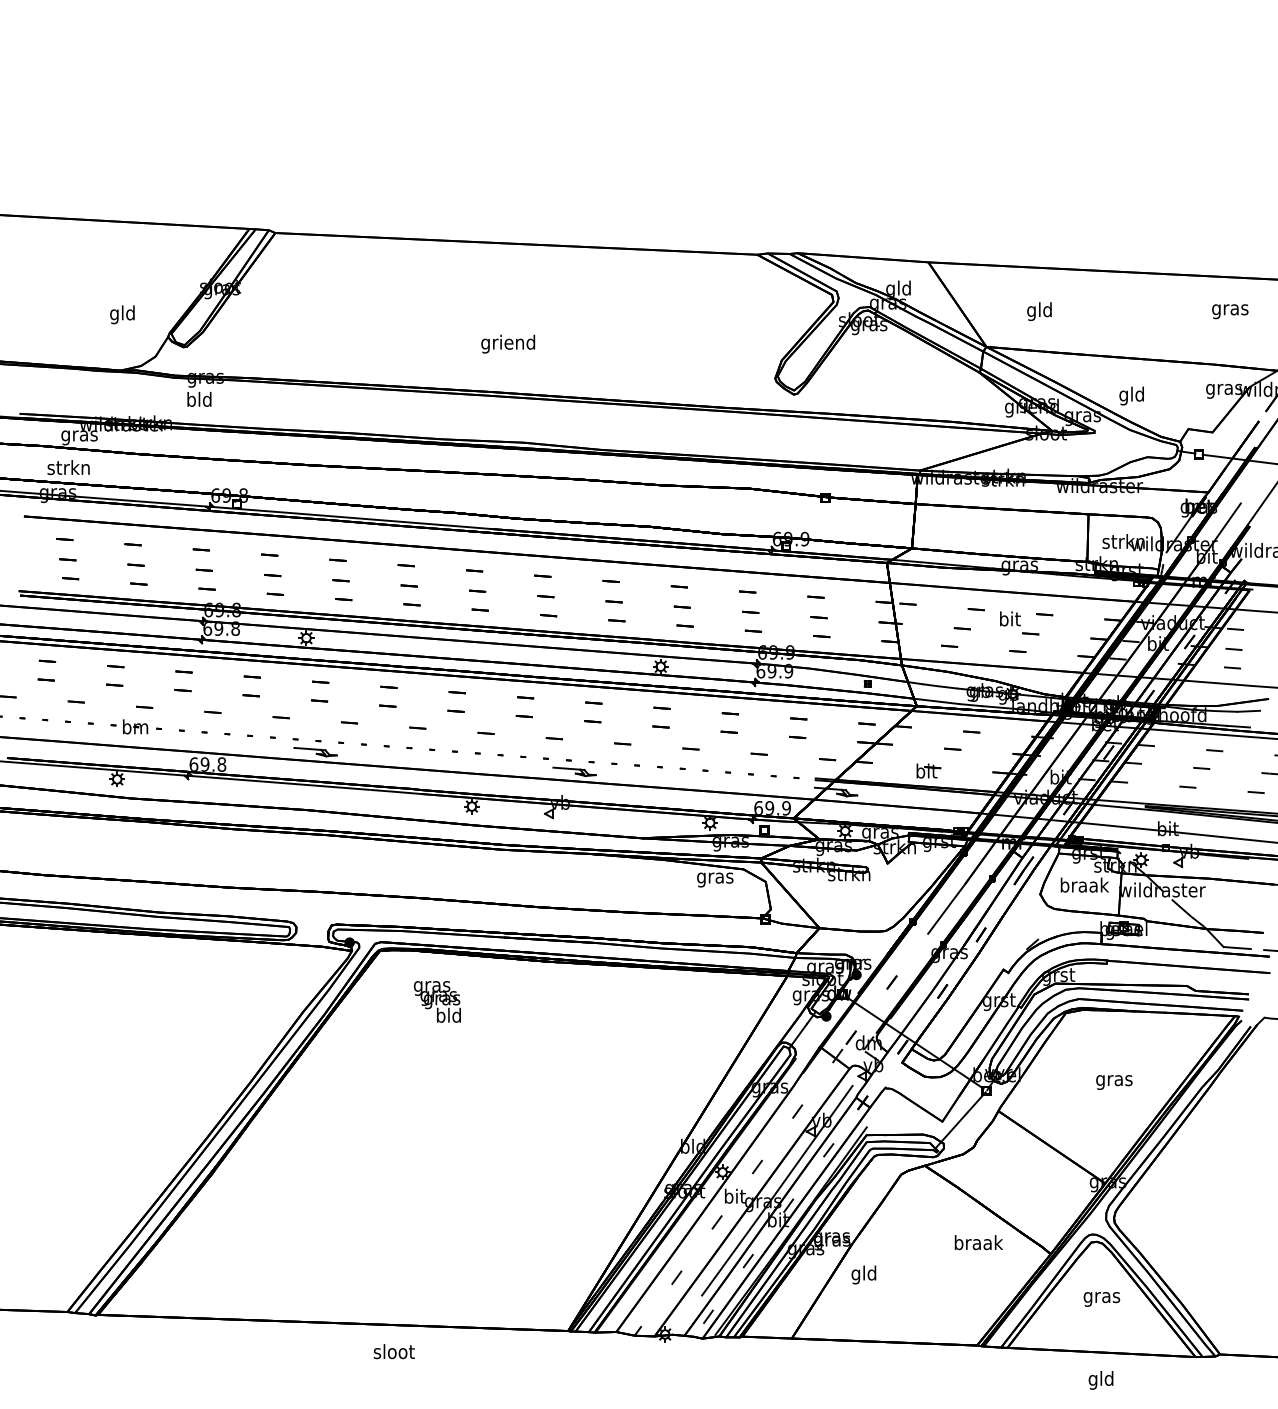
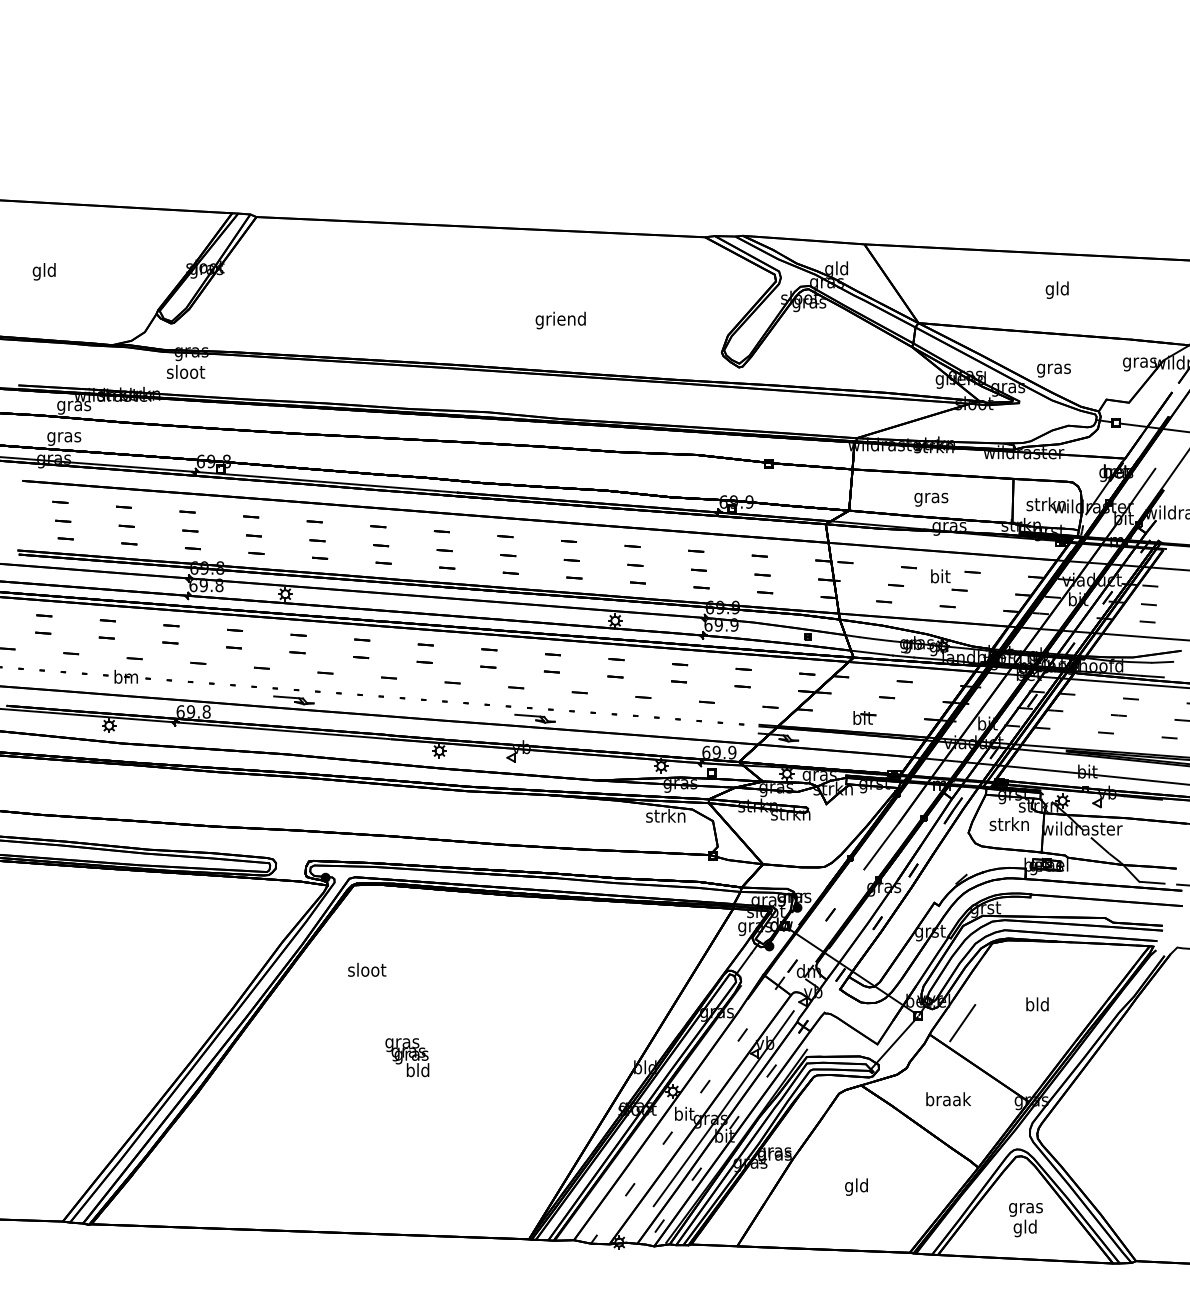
text: (1039, 311) -> (1057, 290), moved
text: (1230, 311) -> (931, 499), moved
text: (122, 314) -> (44, 271), moved
text: (508, 343) -> (561, 319), moved
text: (1131, 395) -> (1053, 368), gld -> gras
text: (199, 398) -> (185, 371), bld -> sloot
text: (68, 469) -> (63, 437), strkn -> gras
text: (714, 877) -> (665, 817), gras -> strkn
text: (1084, 884) -> (1009, 823), braak -> strkn
text: (436, 1001) -> (406, 1057), moved
text: (1114, 1080) -> (1037, 1006), gras -> bld
line: (1033, 1098) -> (962, 1022), added
text: (978, 1242) -> (948, 1099), moved
text: (863, 1274) -> (856, 1186), moved
text: (393, 1351) -> (366, 969), moved
text: (1100, 1380) -> (1024, 1228), moved

